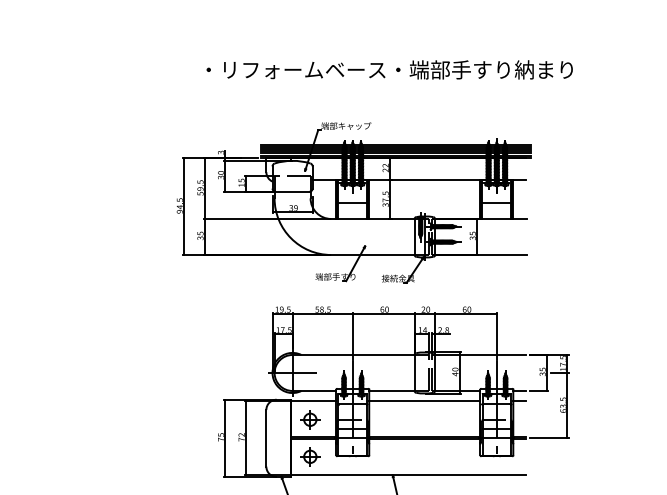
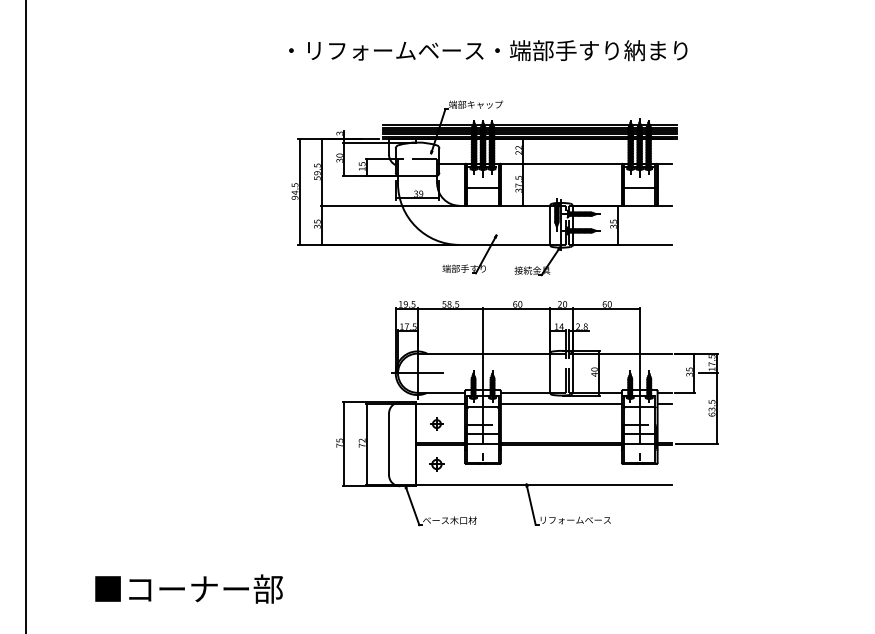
text: (389, 69) -> (488, 50), moved
part: (309, 419) -> (436, 423), size x0.6
part: (309, 456) -> (436, 464), size x0.7

